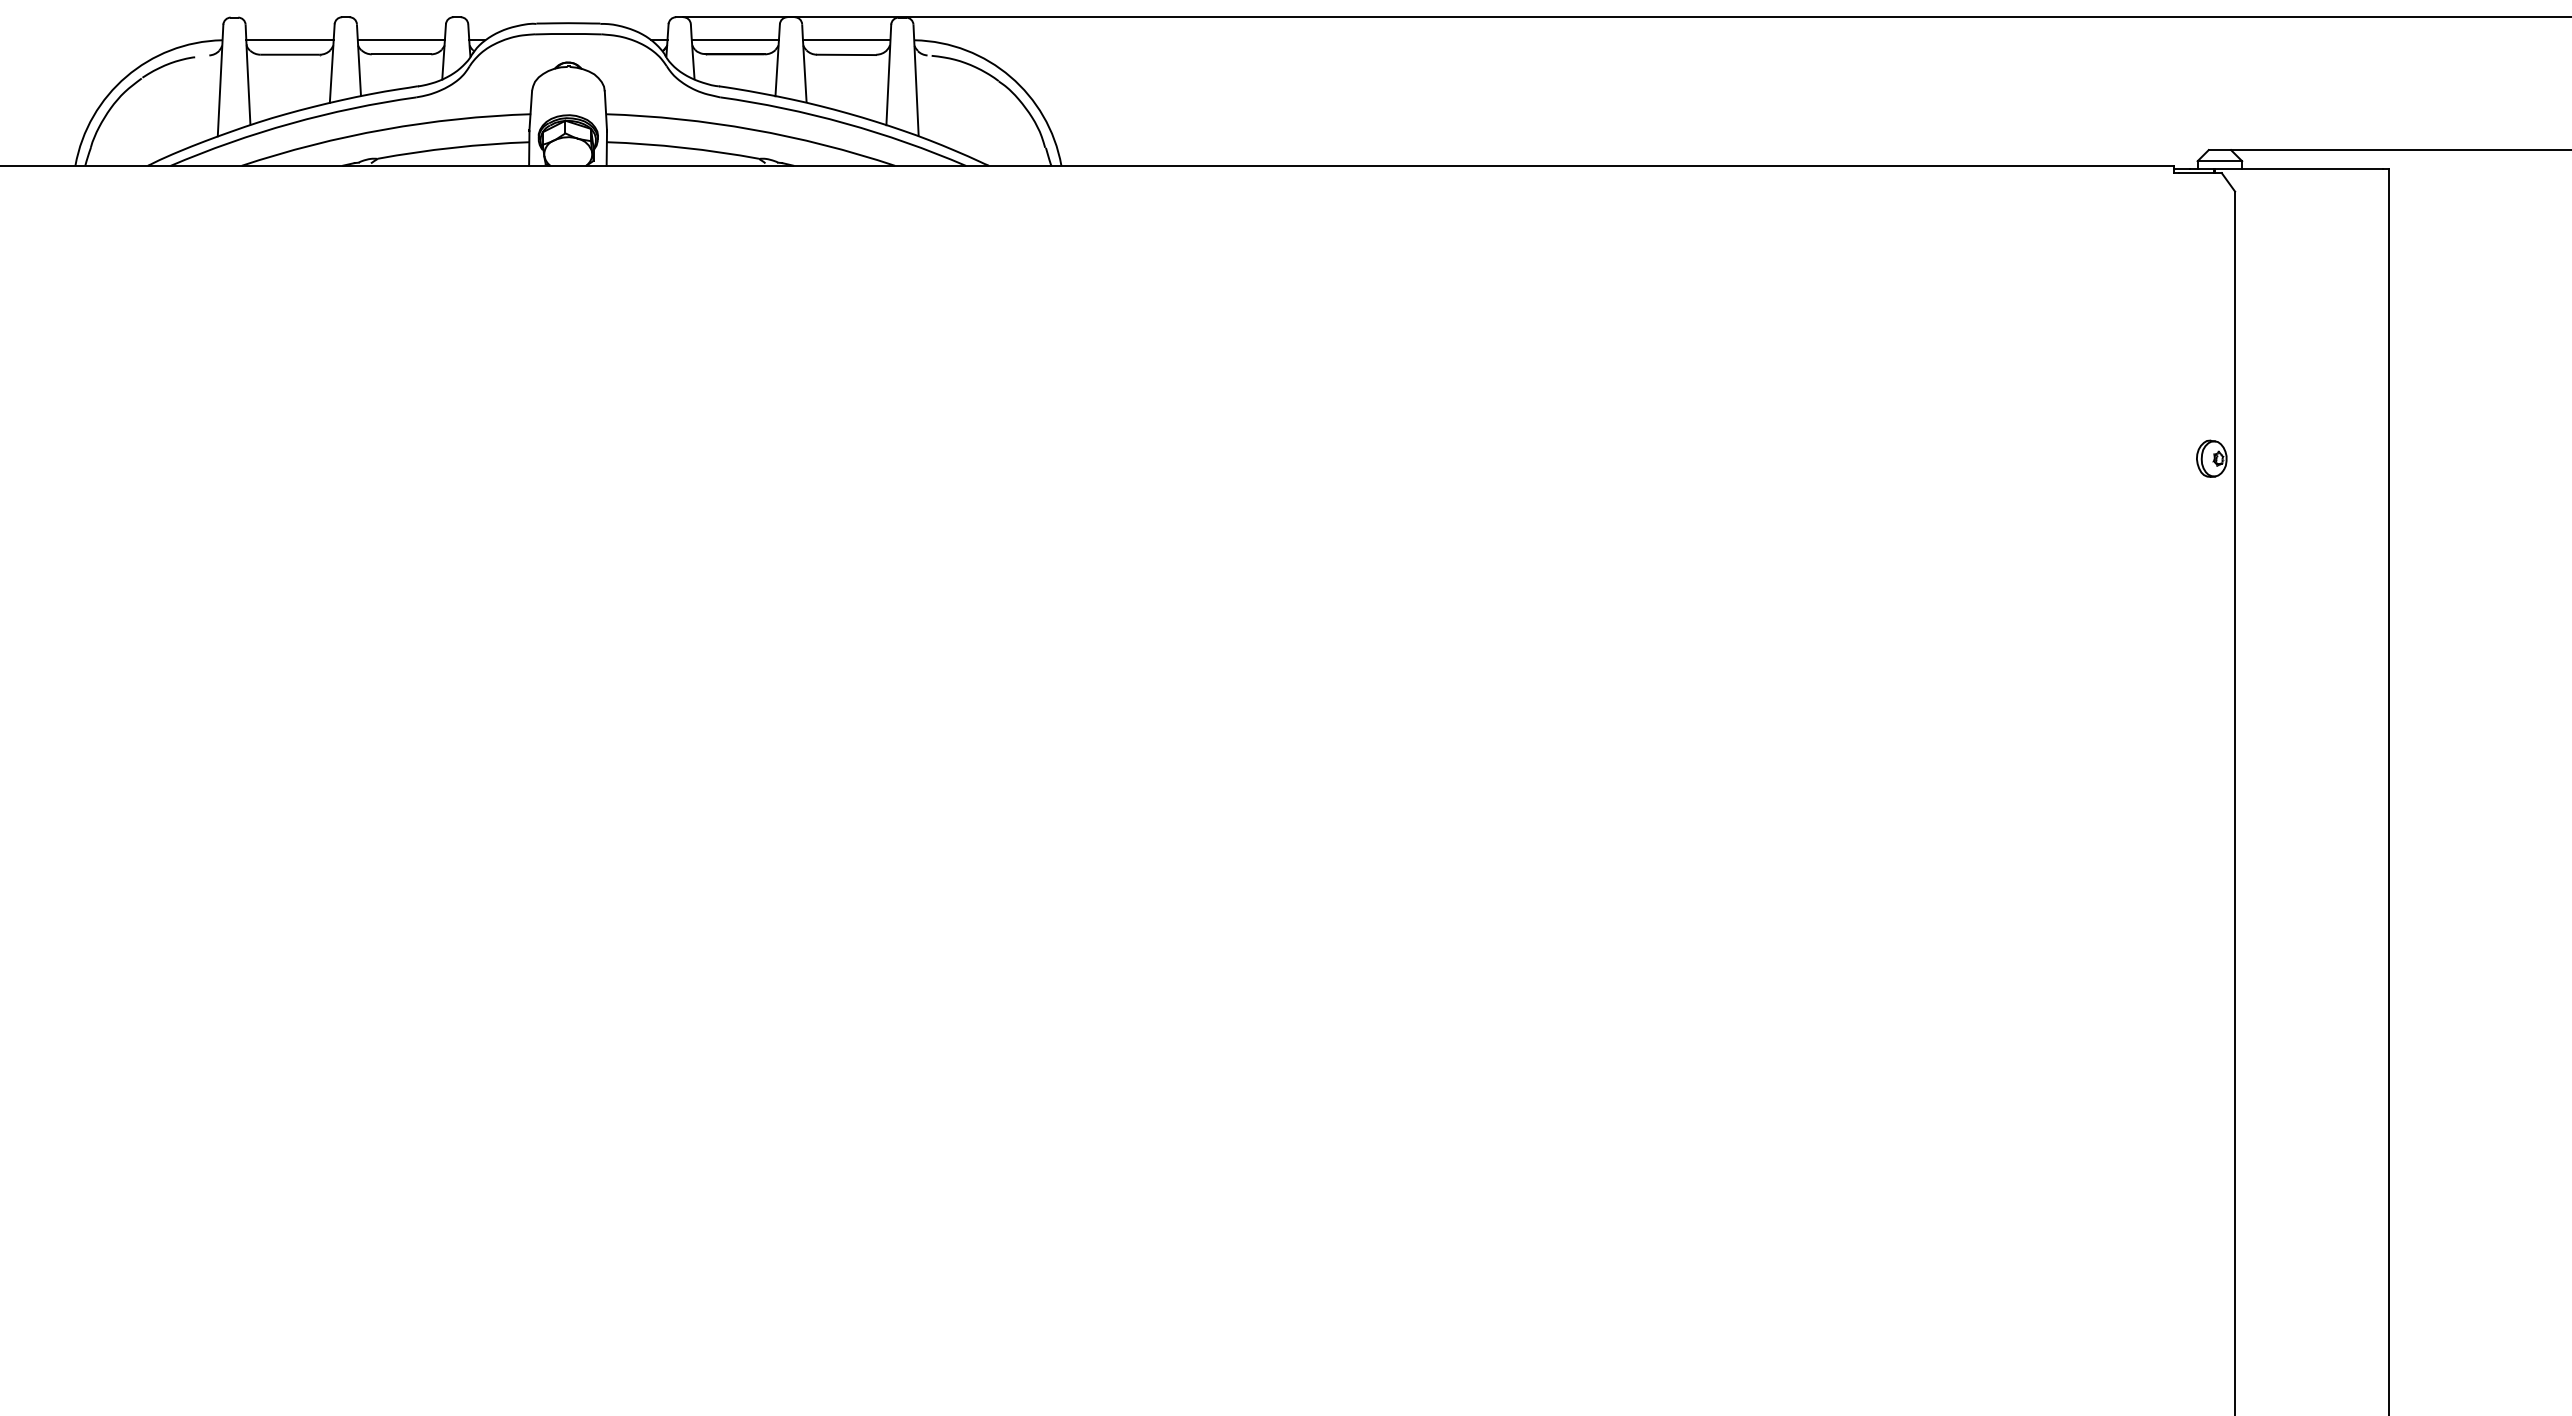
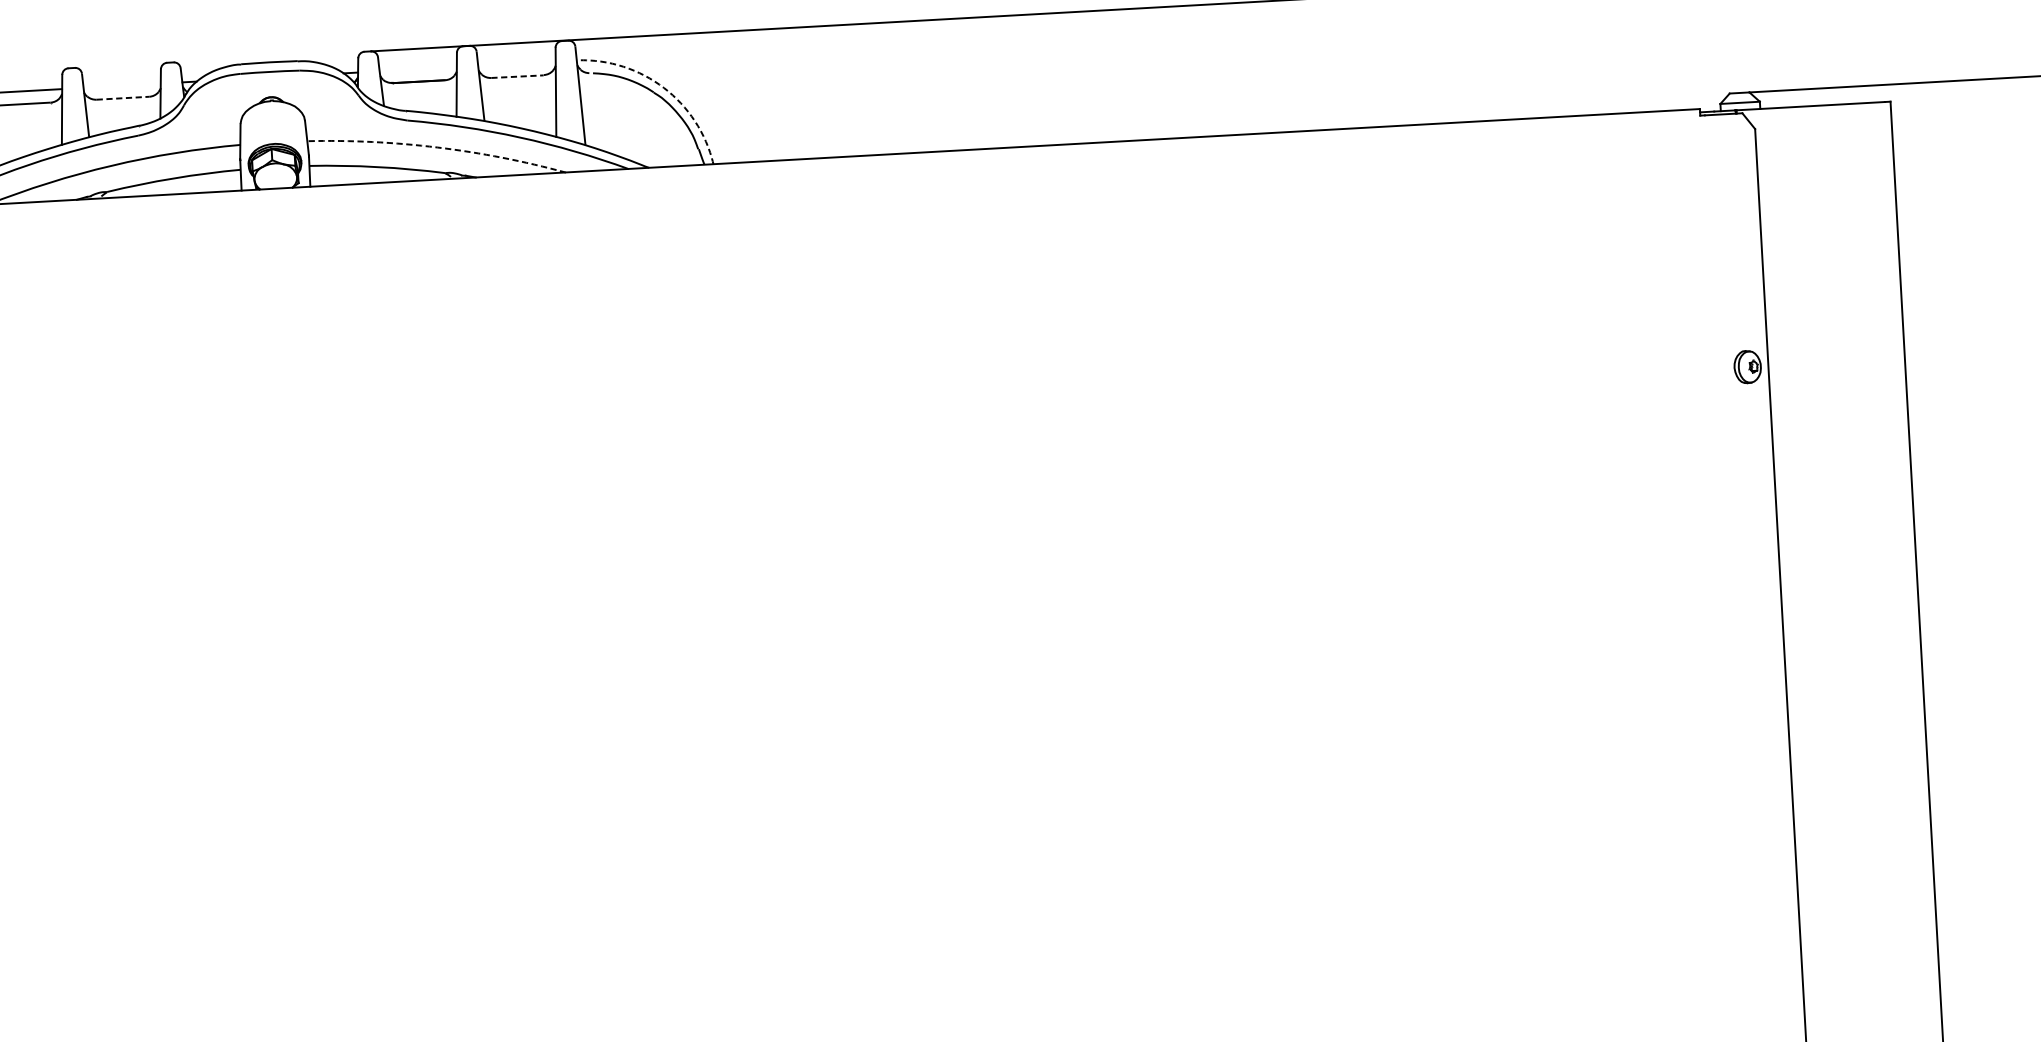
line: (400, 40) -> (121, 86), removed
line: (734, 40) -> (417, 69), removed
line: (846, 40) -> (516, 63), removed
line: (401, 54) -> (123, 98), solid -> dashed
line: (847, 54) -> (518, 76), solid -> dashed
arc: (1010, 76) -> (663, 87), solid -> dashed
arc: (752, 129) -> (437, 147), solid -> dashed

